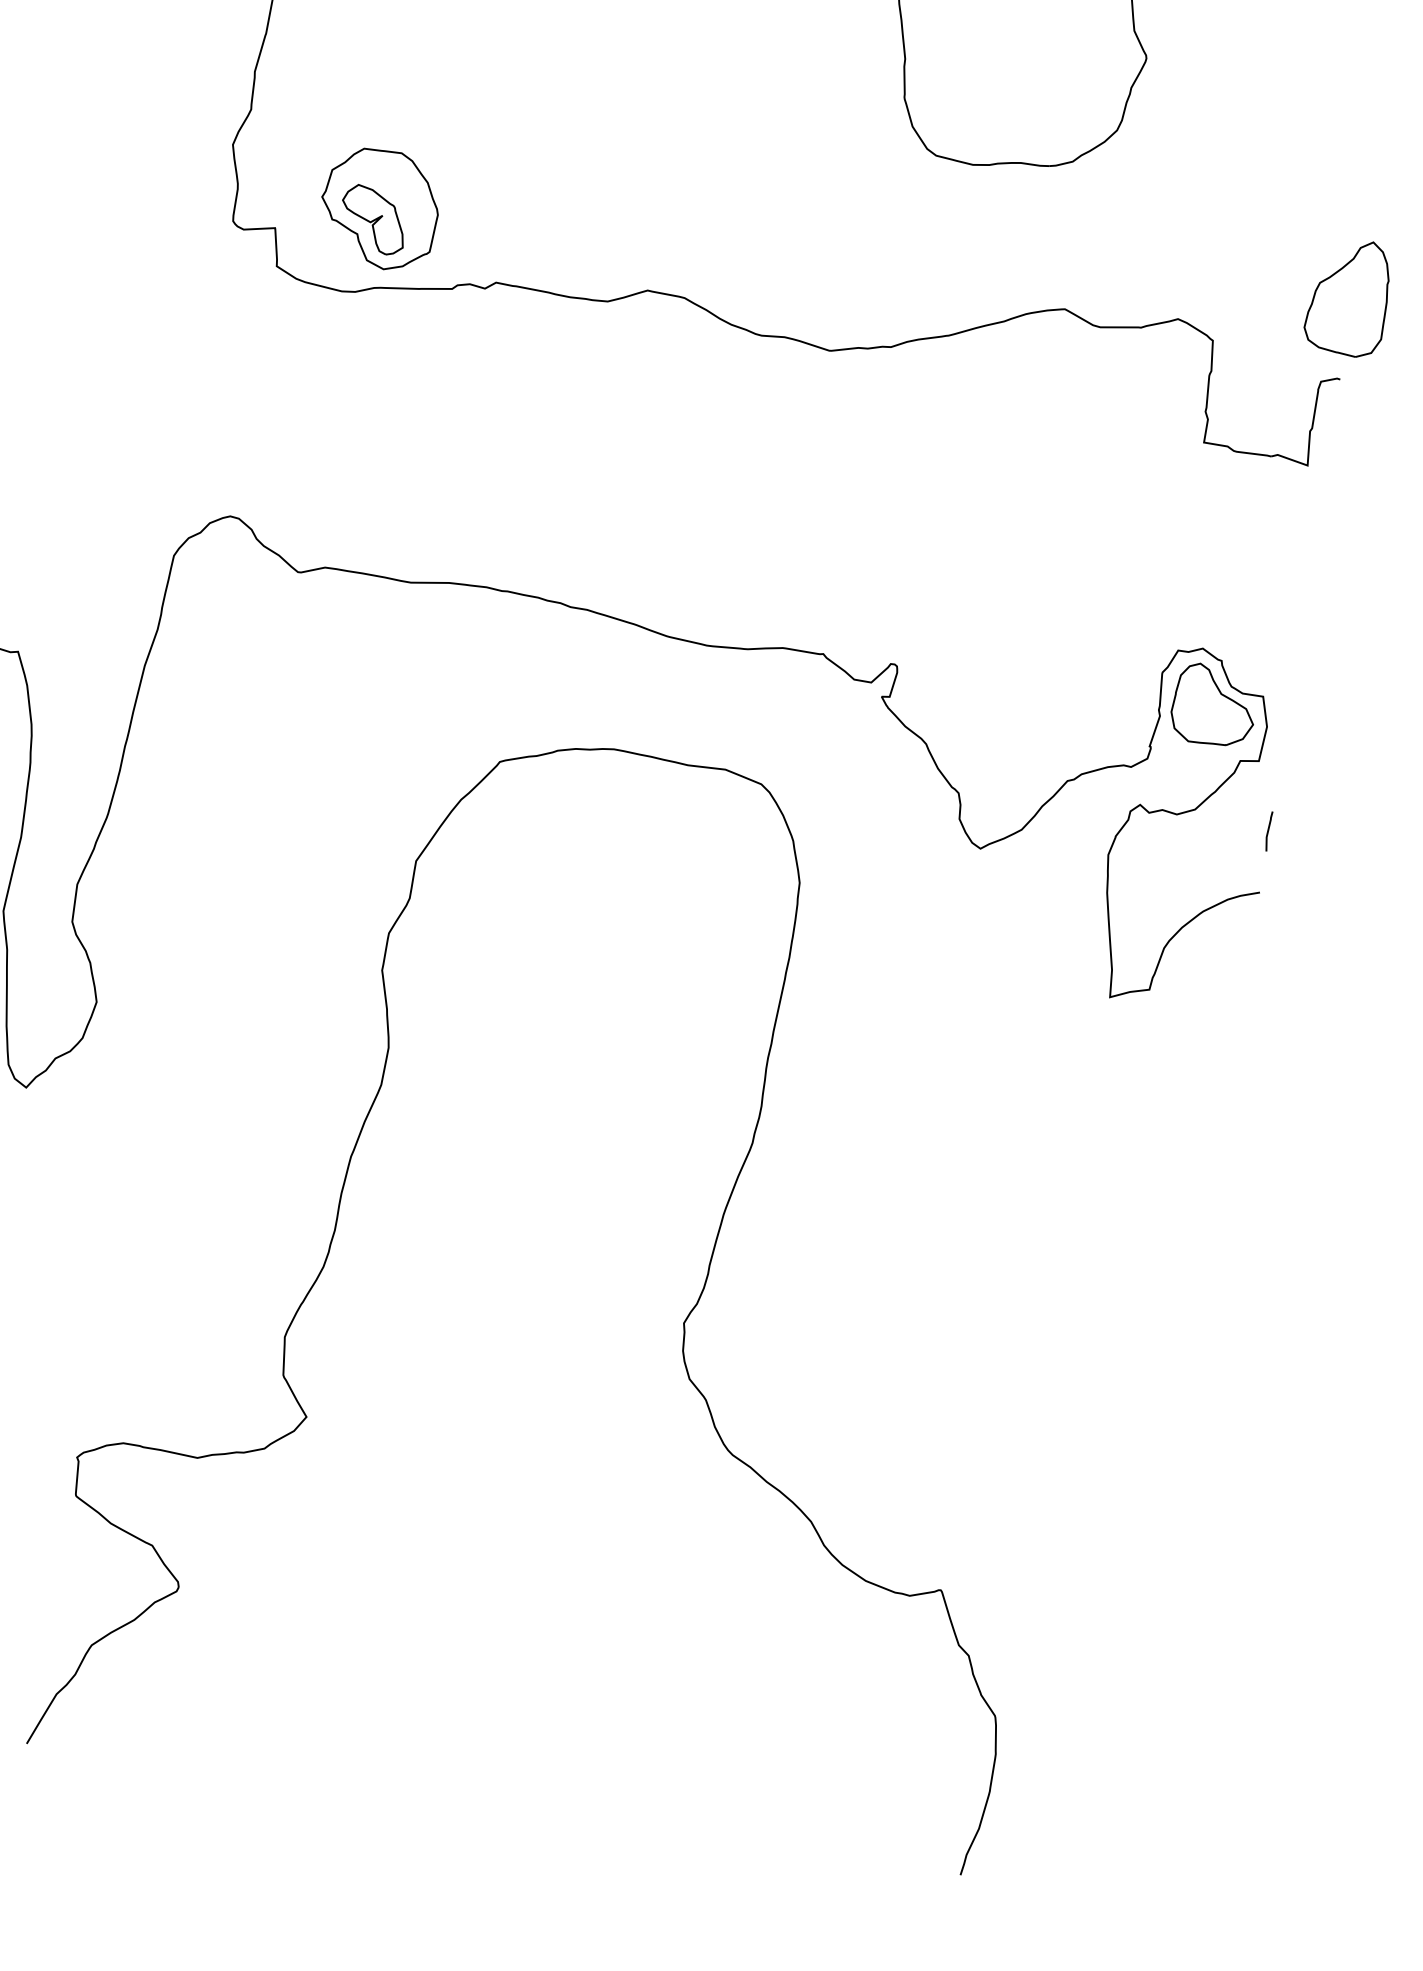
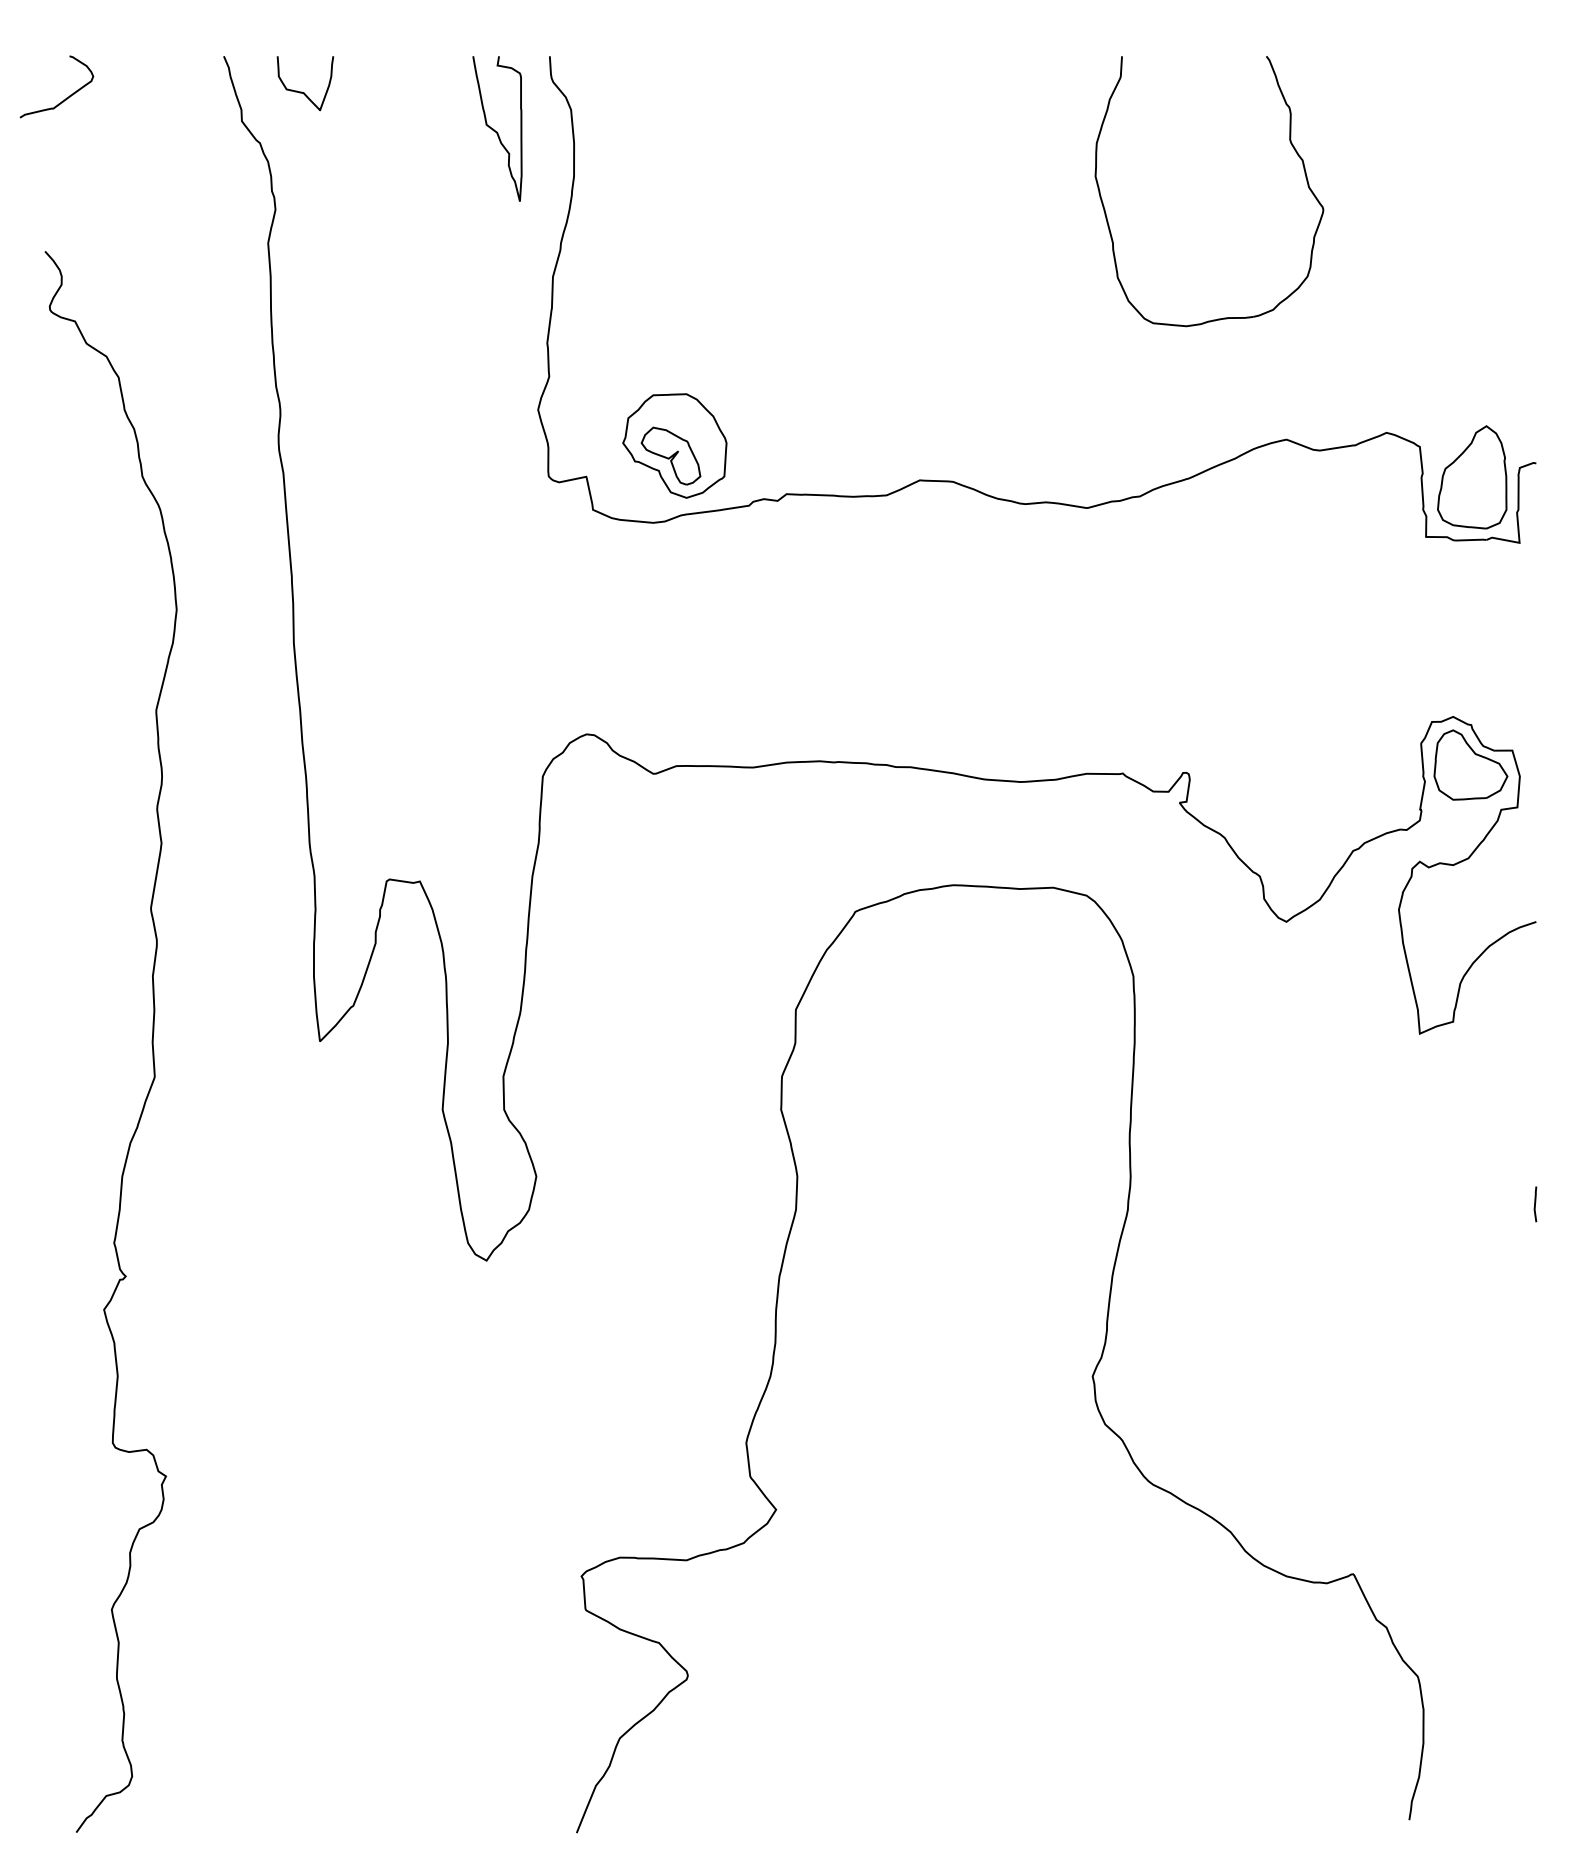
part: (1348, 297) -> (1472, 477), moved
line: (1268, 831) -> (1535, 1204), moved

